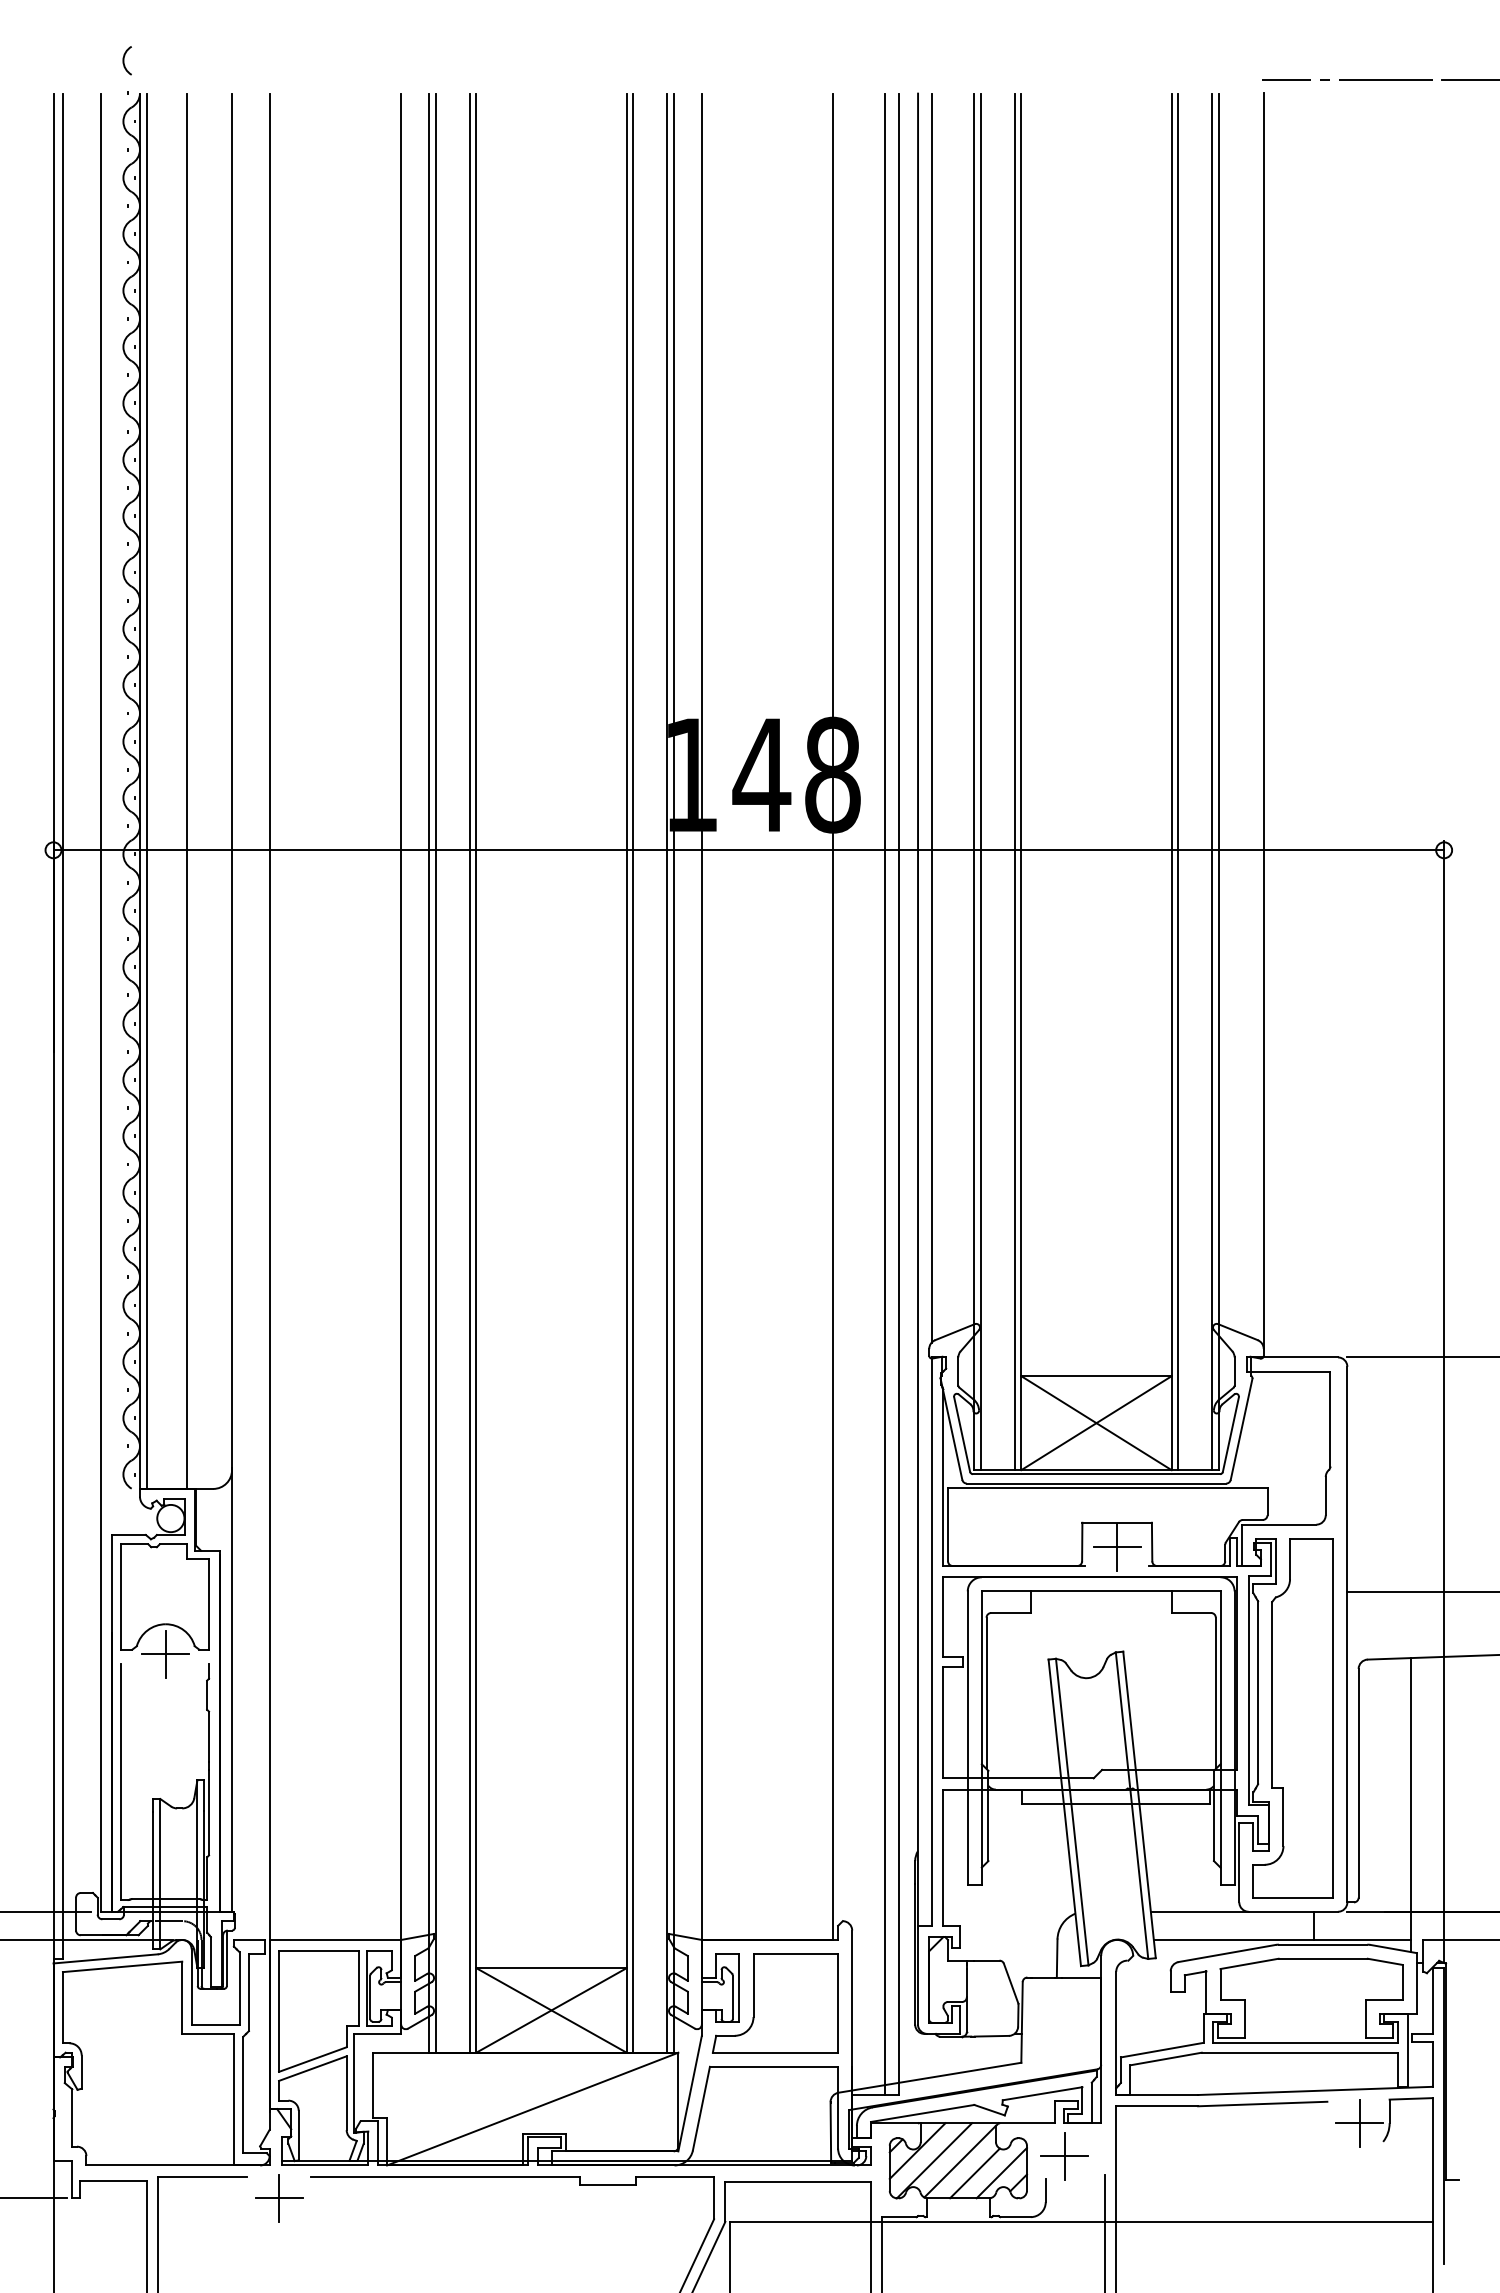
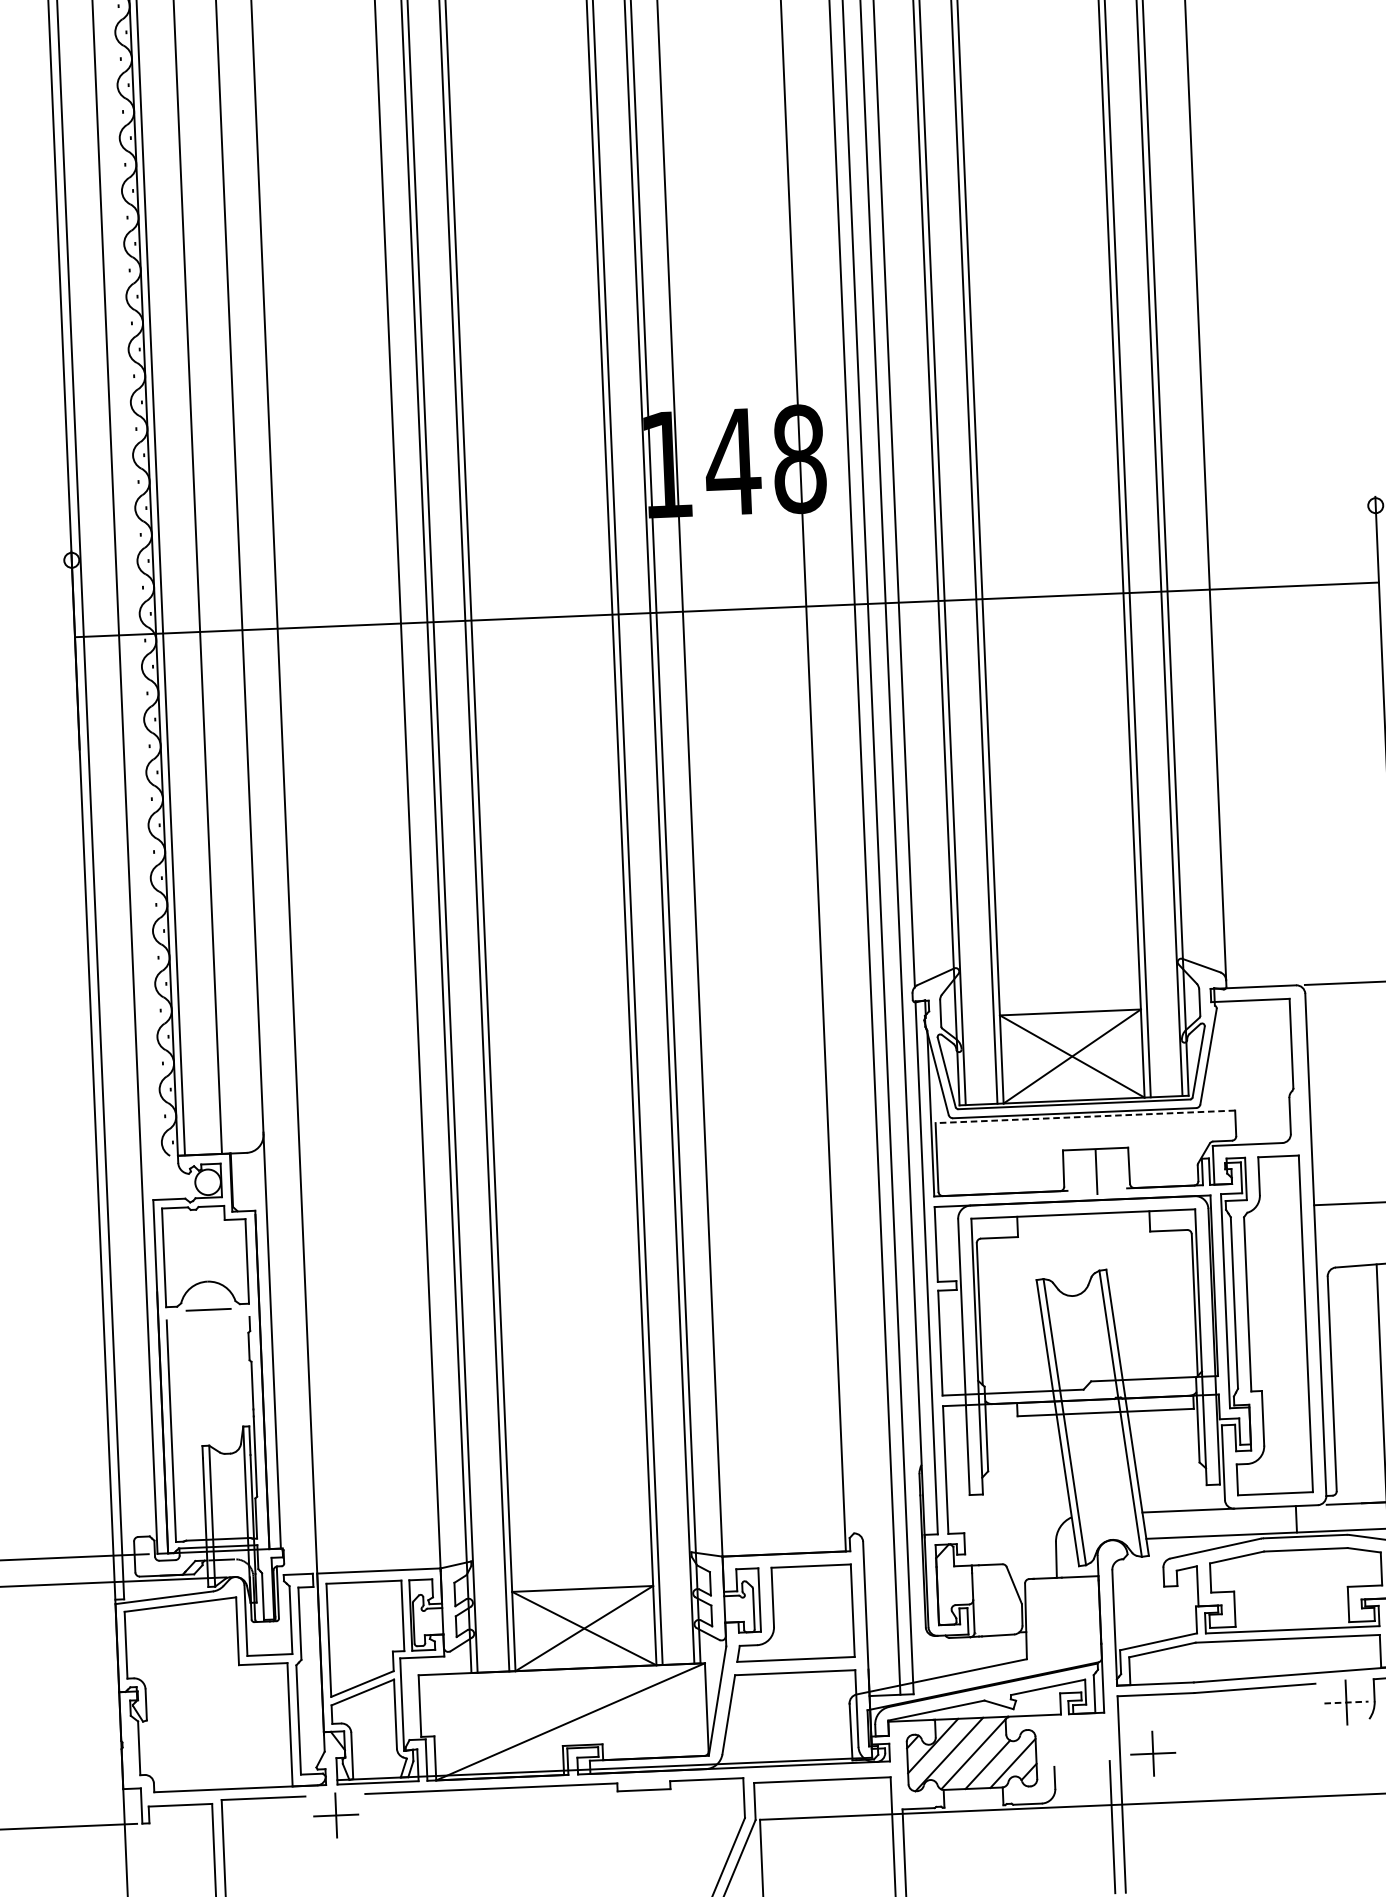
line: (748, 850) -> (726, 610), moved
line: (1107, 1488) -> (1085, 1117), solid -> dashed
line: (1116, 1547) -> (1095, 1172), removed
line: (165, 1653) -> (208, 1309), removed
line: (1360, 2123) -> (1347, 1702), solid -> dashed
part: (1064, 2156) -> (1153, 1754), moved

